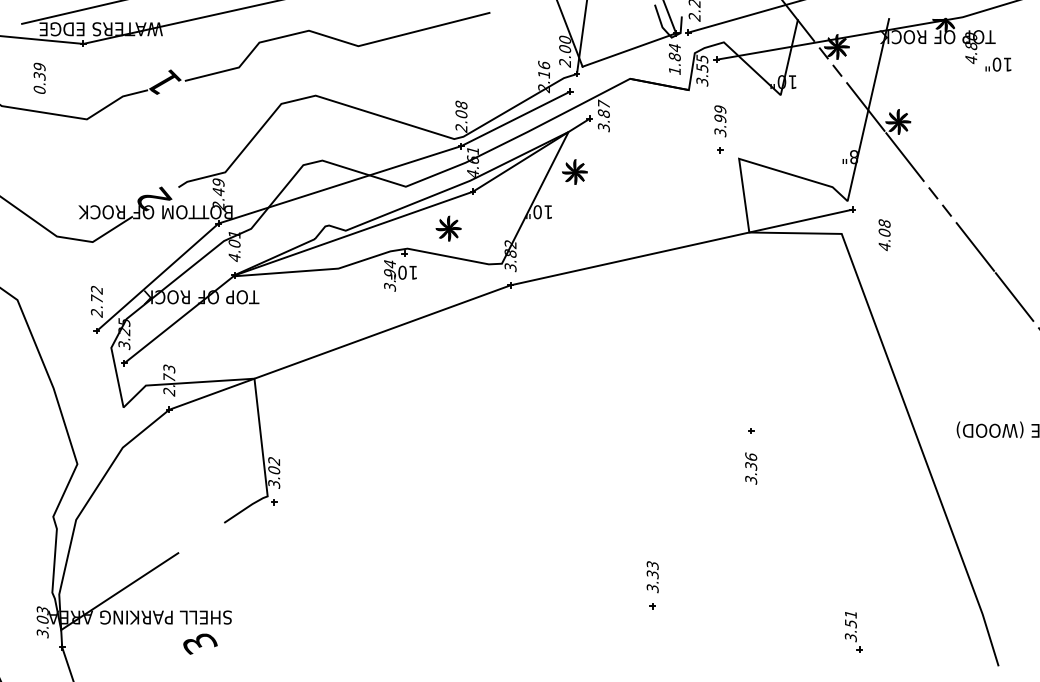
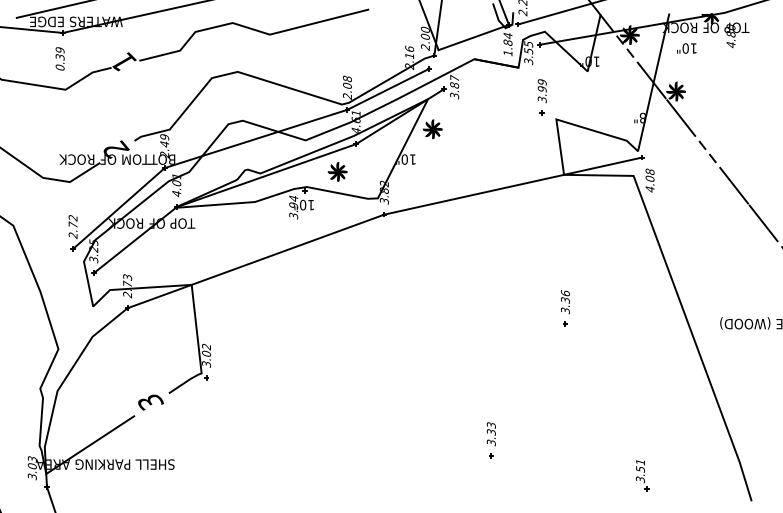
text: (998, 64) -> (686, 48), moved
text: (39, 77) -> (60, 58), moved
text: (884, 235) -> (649, 180), moved
text: (751, 468) -> (565, 302), moved
text: (200, 643) -> (151, 402), moved

